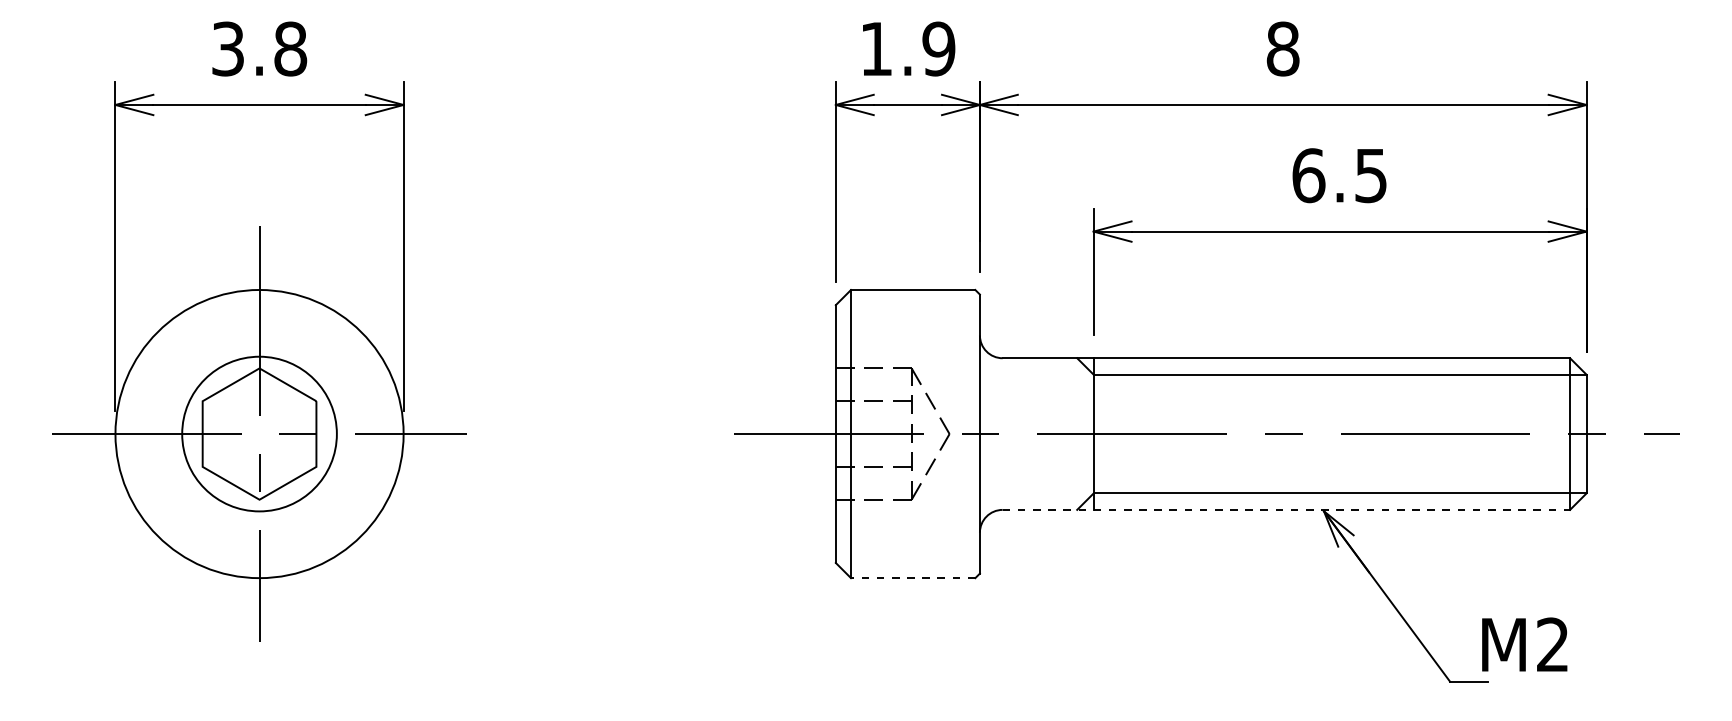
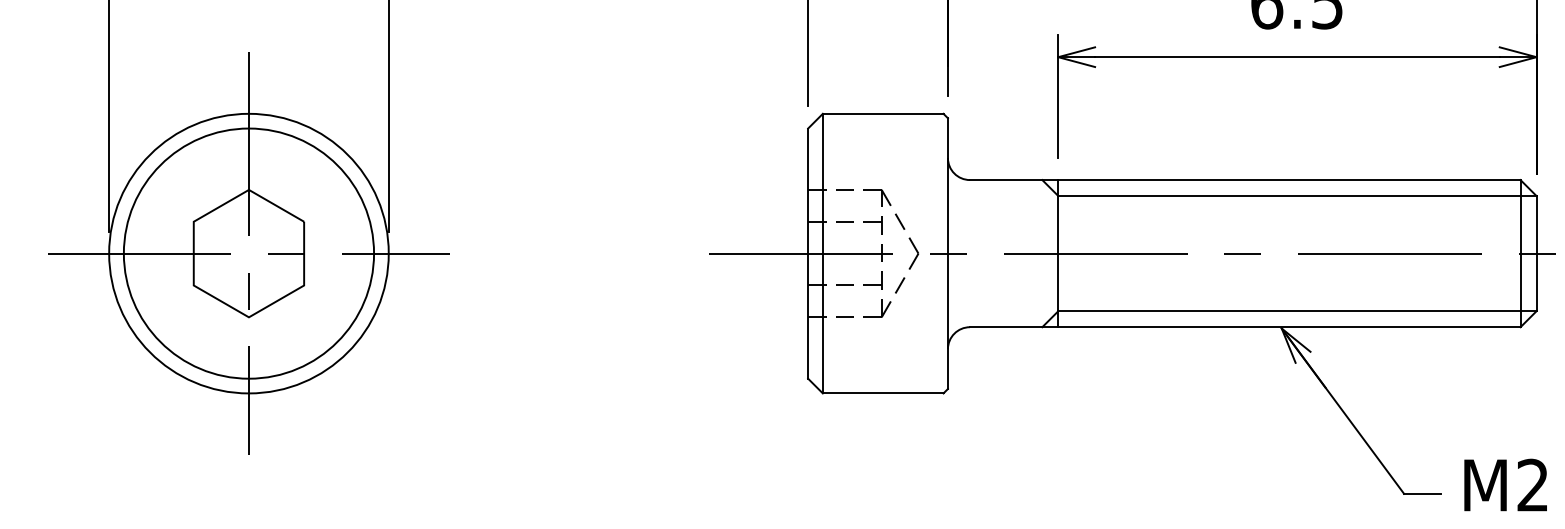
circle: (259, 433) -> (248, 253), size x1.67
line: (1286, 509) -> (1245, 326), dashed -> solid
line: (912, 578) -> (882, 393), dashed -> solid
text: (1524, 644) -> (1505, 484), moved

